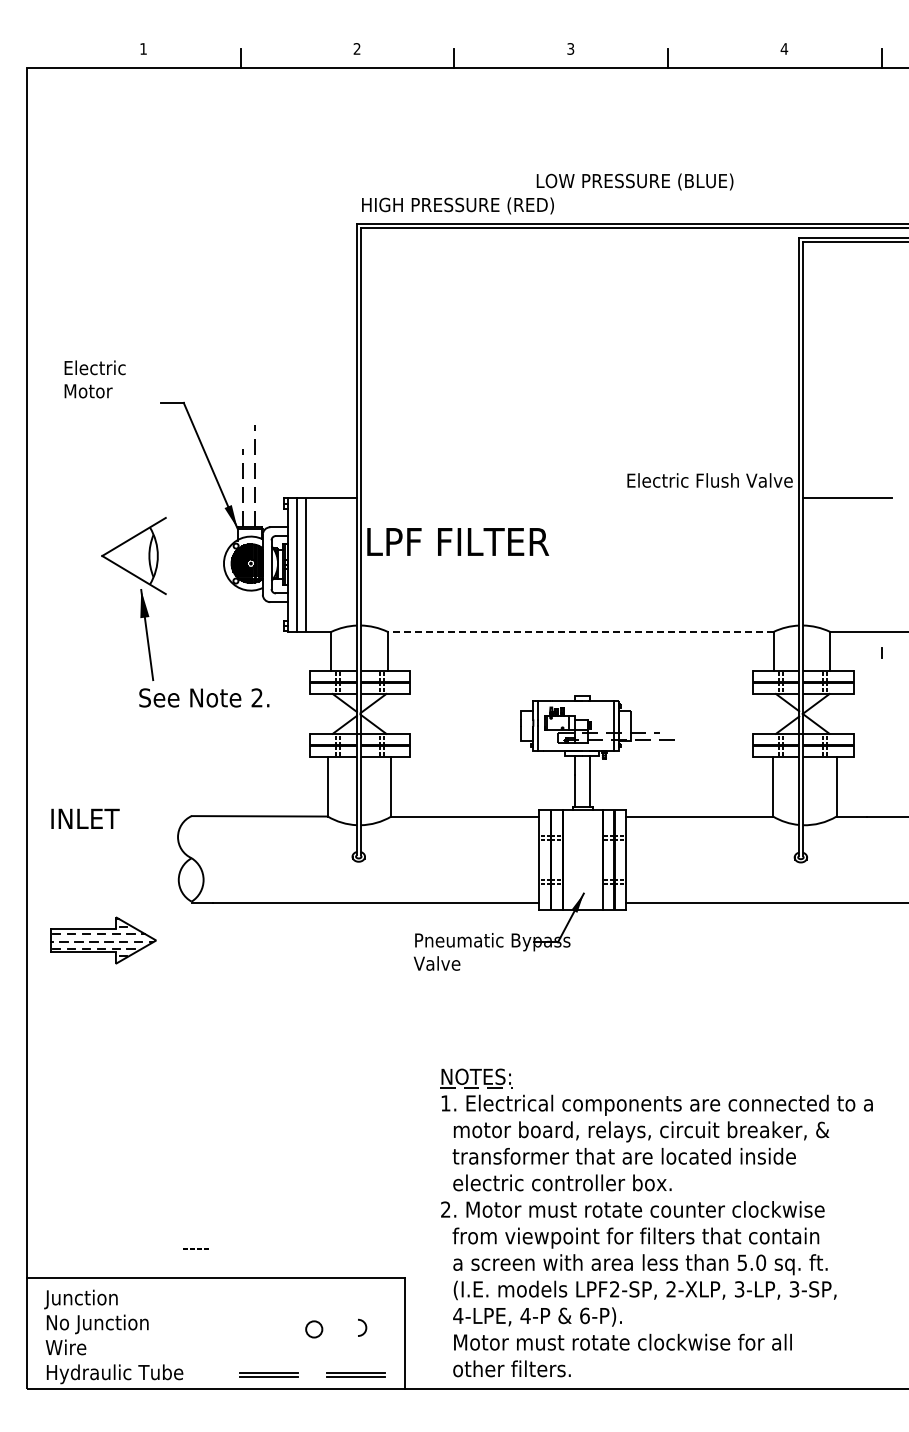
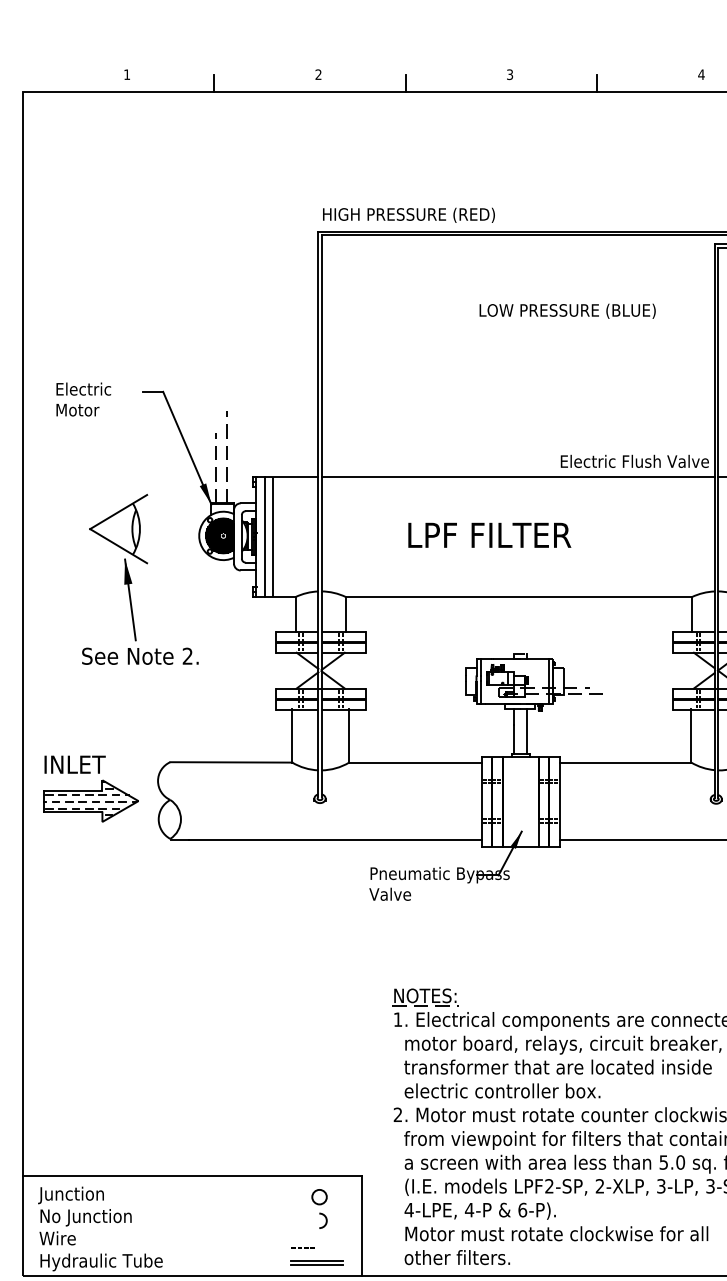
text: (634, 181) -> (567, 310), moved
text: (94, 379) -> (83, 399), moved
line: (579, 497) -> (517, 476), added
text: (458, 541) -> (490, 534), moved
line: (580, 631) -> (518, 596), dashed -> solid
text: (204, 697) -> (140, 655), moved
part: (103, 940) -> (91, 801), moved
text: (195, 1248) -> (302, 1247), moved
circle: (314, 1329) -> (319, 1197), moved
part: (268, 1374) -> (239, 1262), removed

